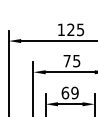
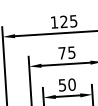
text: (69, 92) -> (66, 84), 69 -> 50

